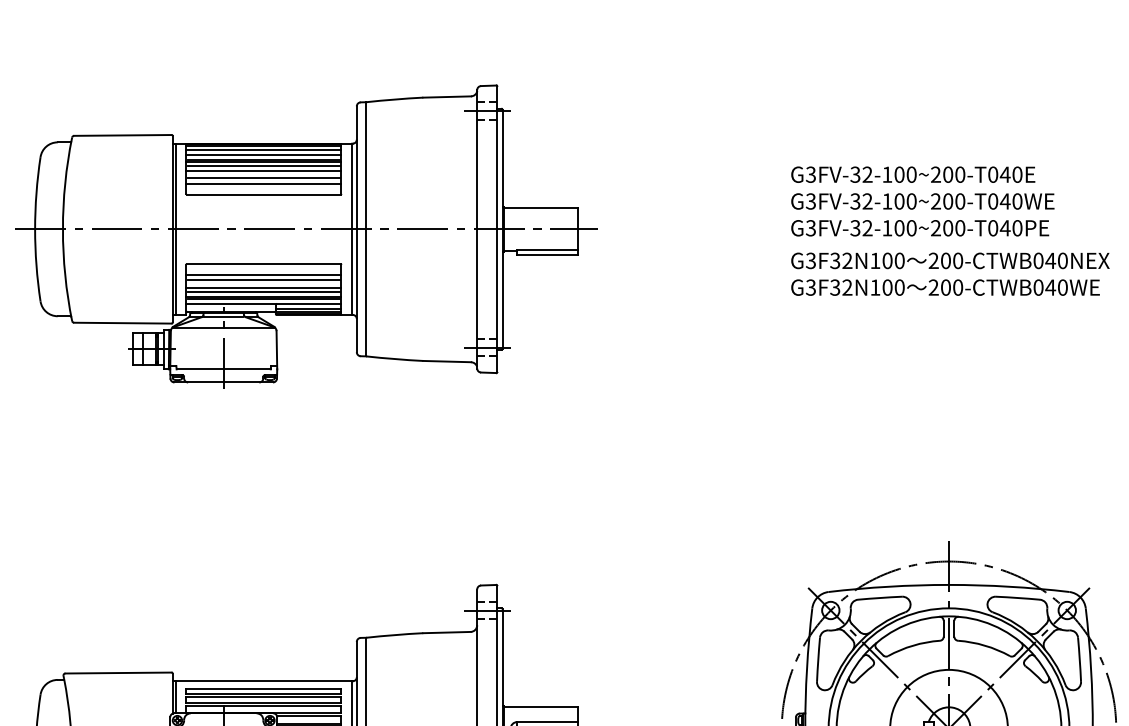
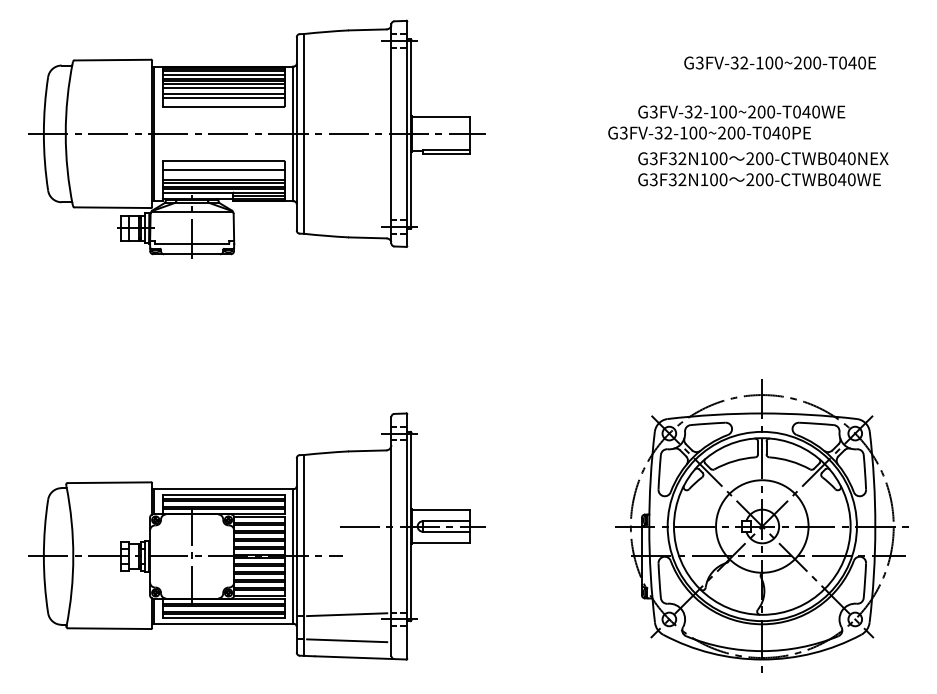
text: (913, 174) -> (780, 62), moved
text: (920, 227) -> (709, 132), moved
line: (263, 280) -> (223, 174), removed

